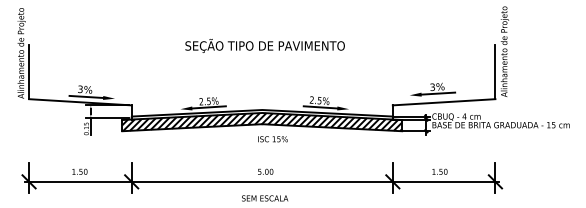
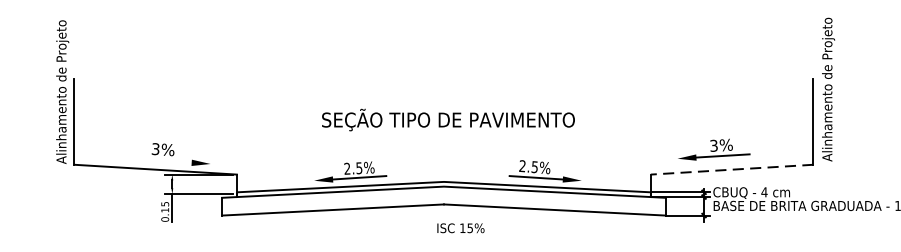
text: (264, 45) -> (447, 119), moved
line: (86, 96) -> (165, 160), removed
line: (443, 102) -> (731, 170), solid -> dashed
hatch: (262, 122) -> (444, 201), removed

